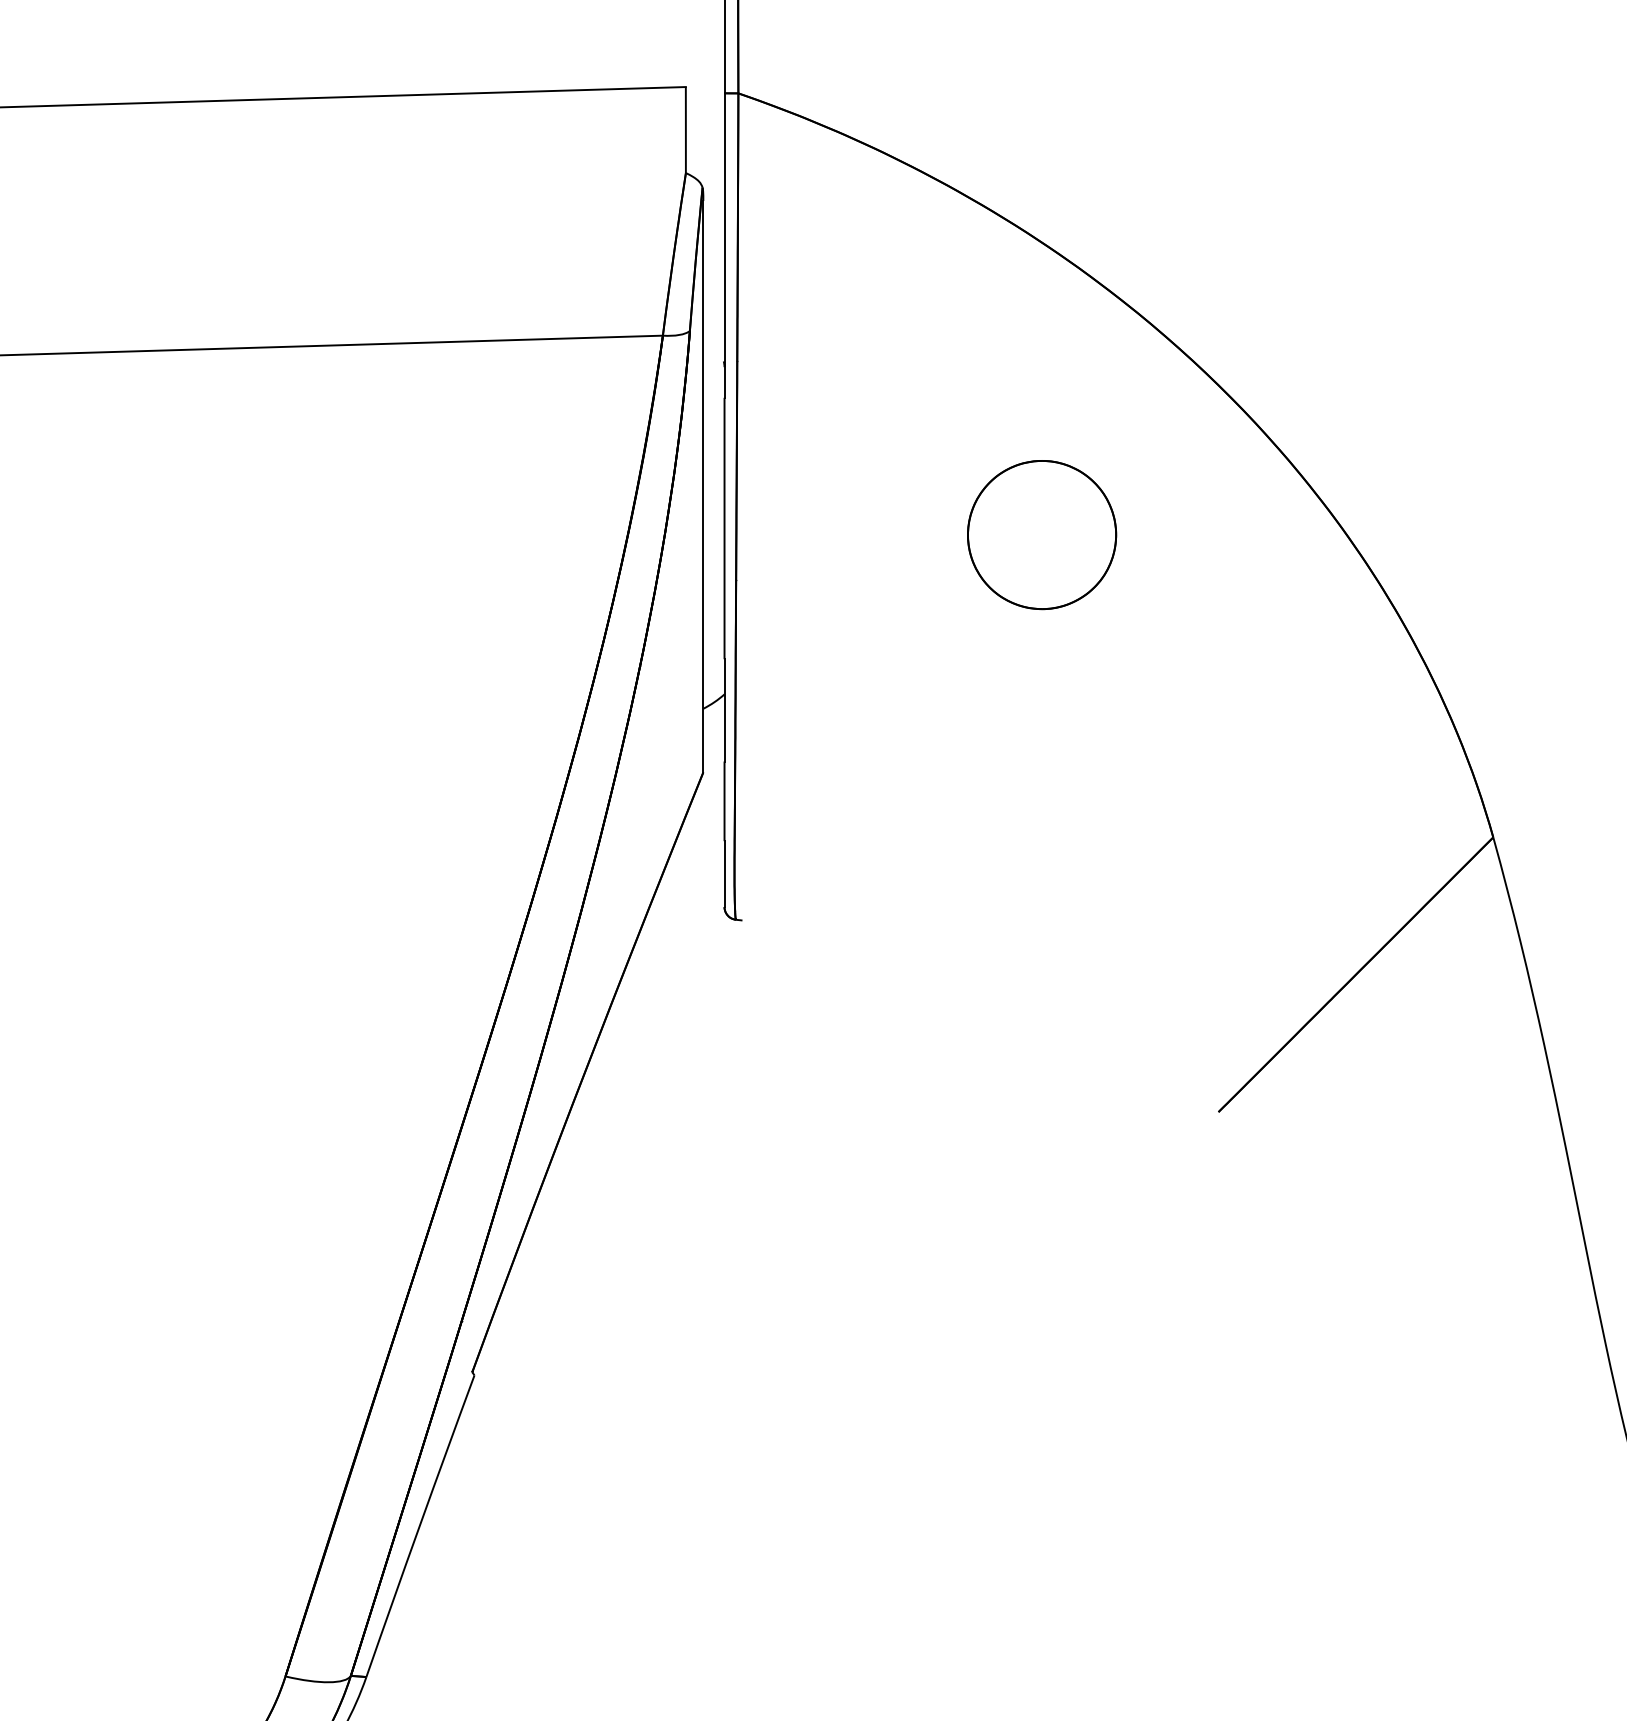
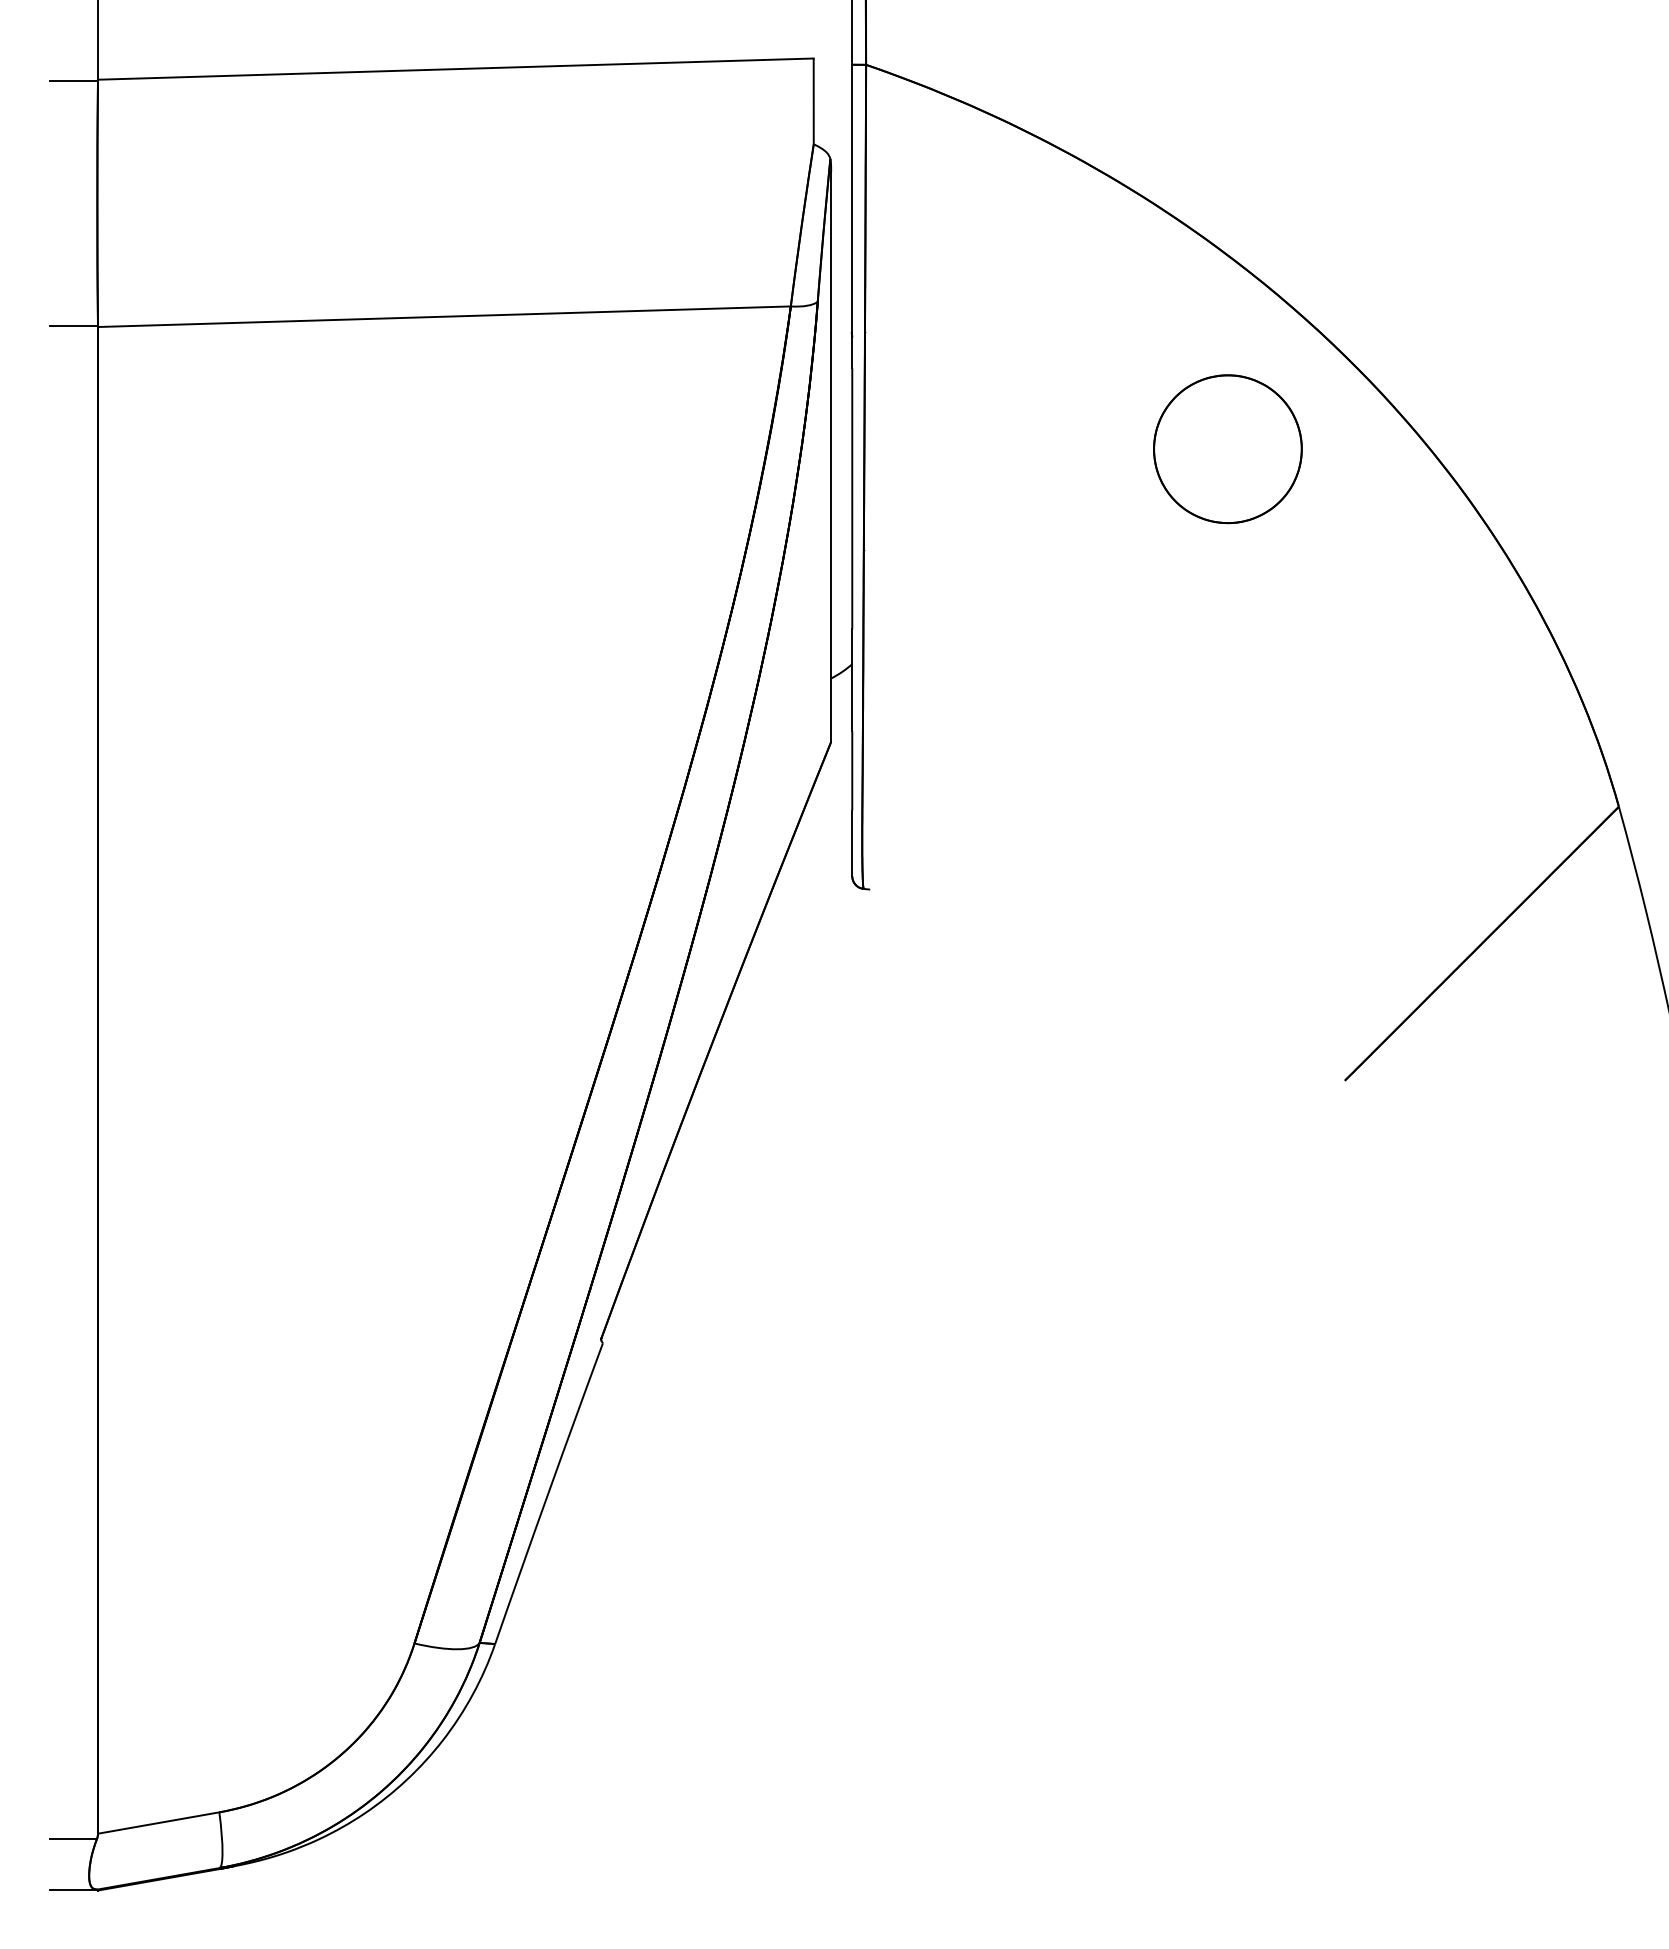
part: (1041, 535) -> (1227, 449), moved

